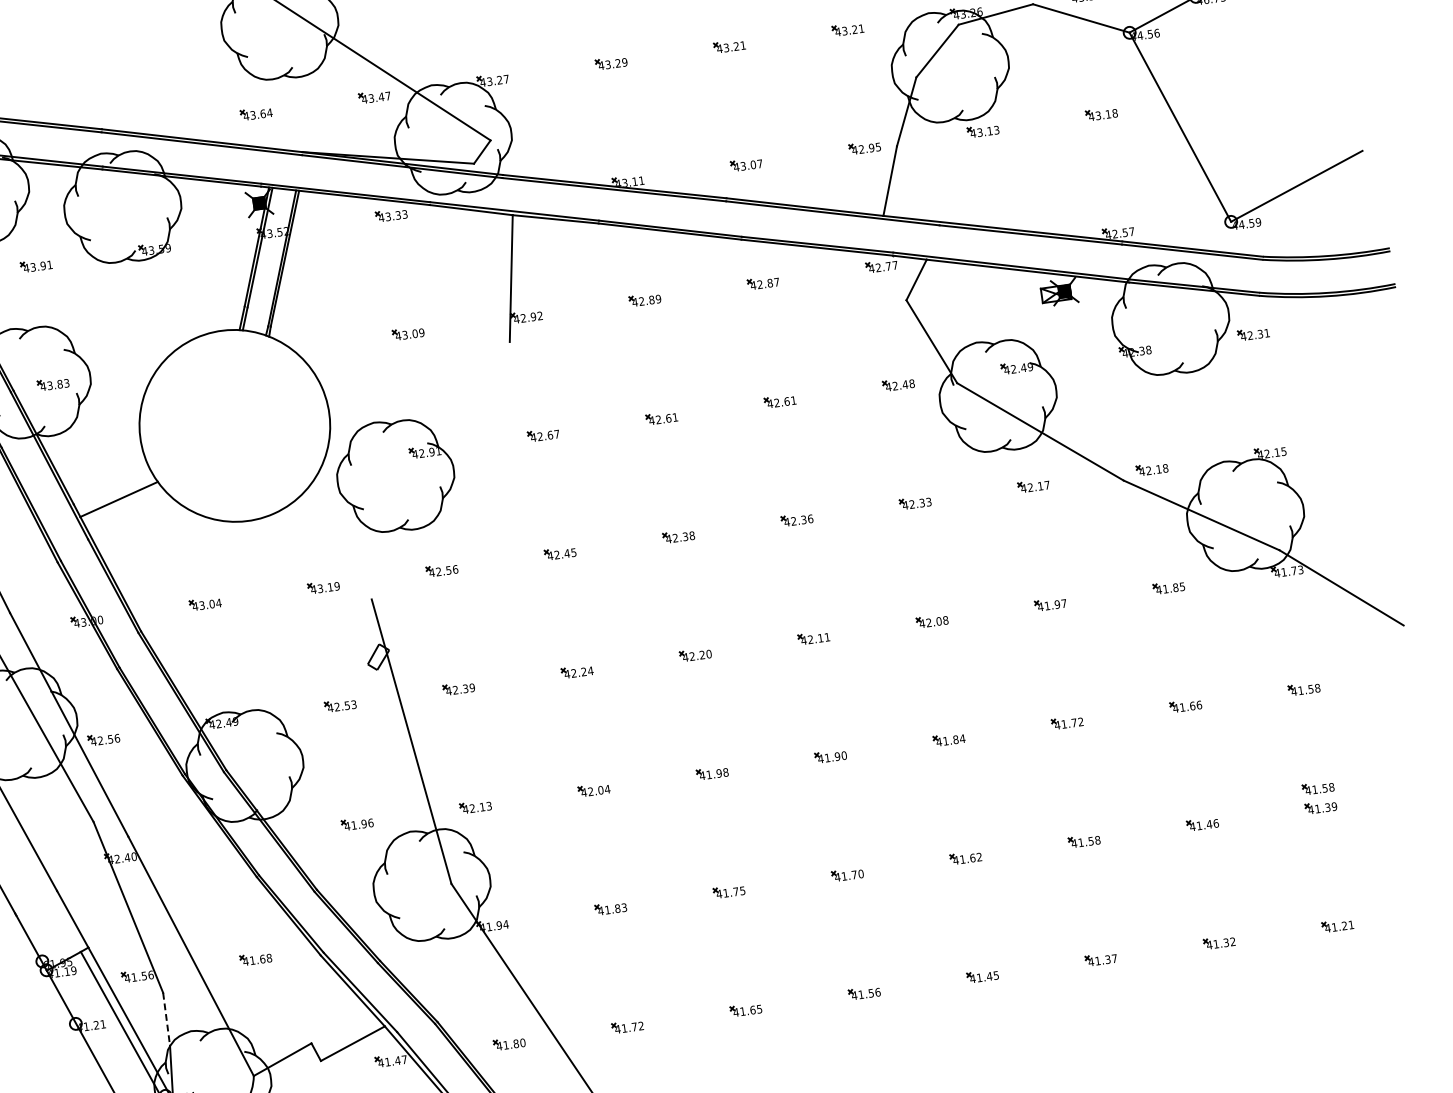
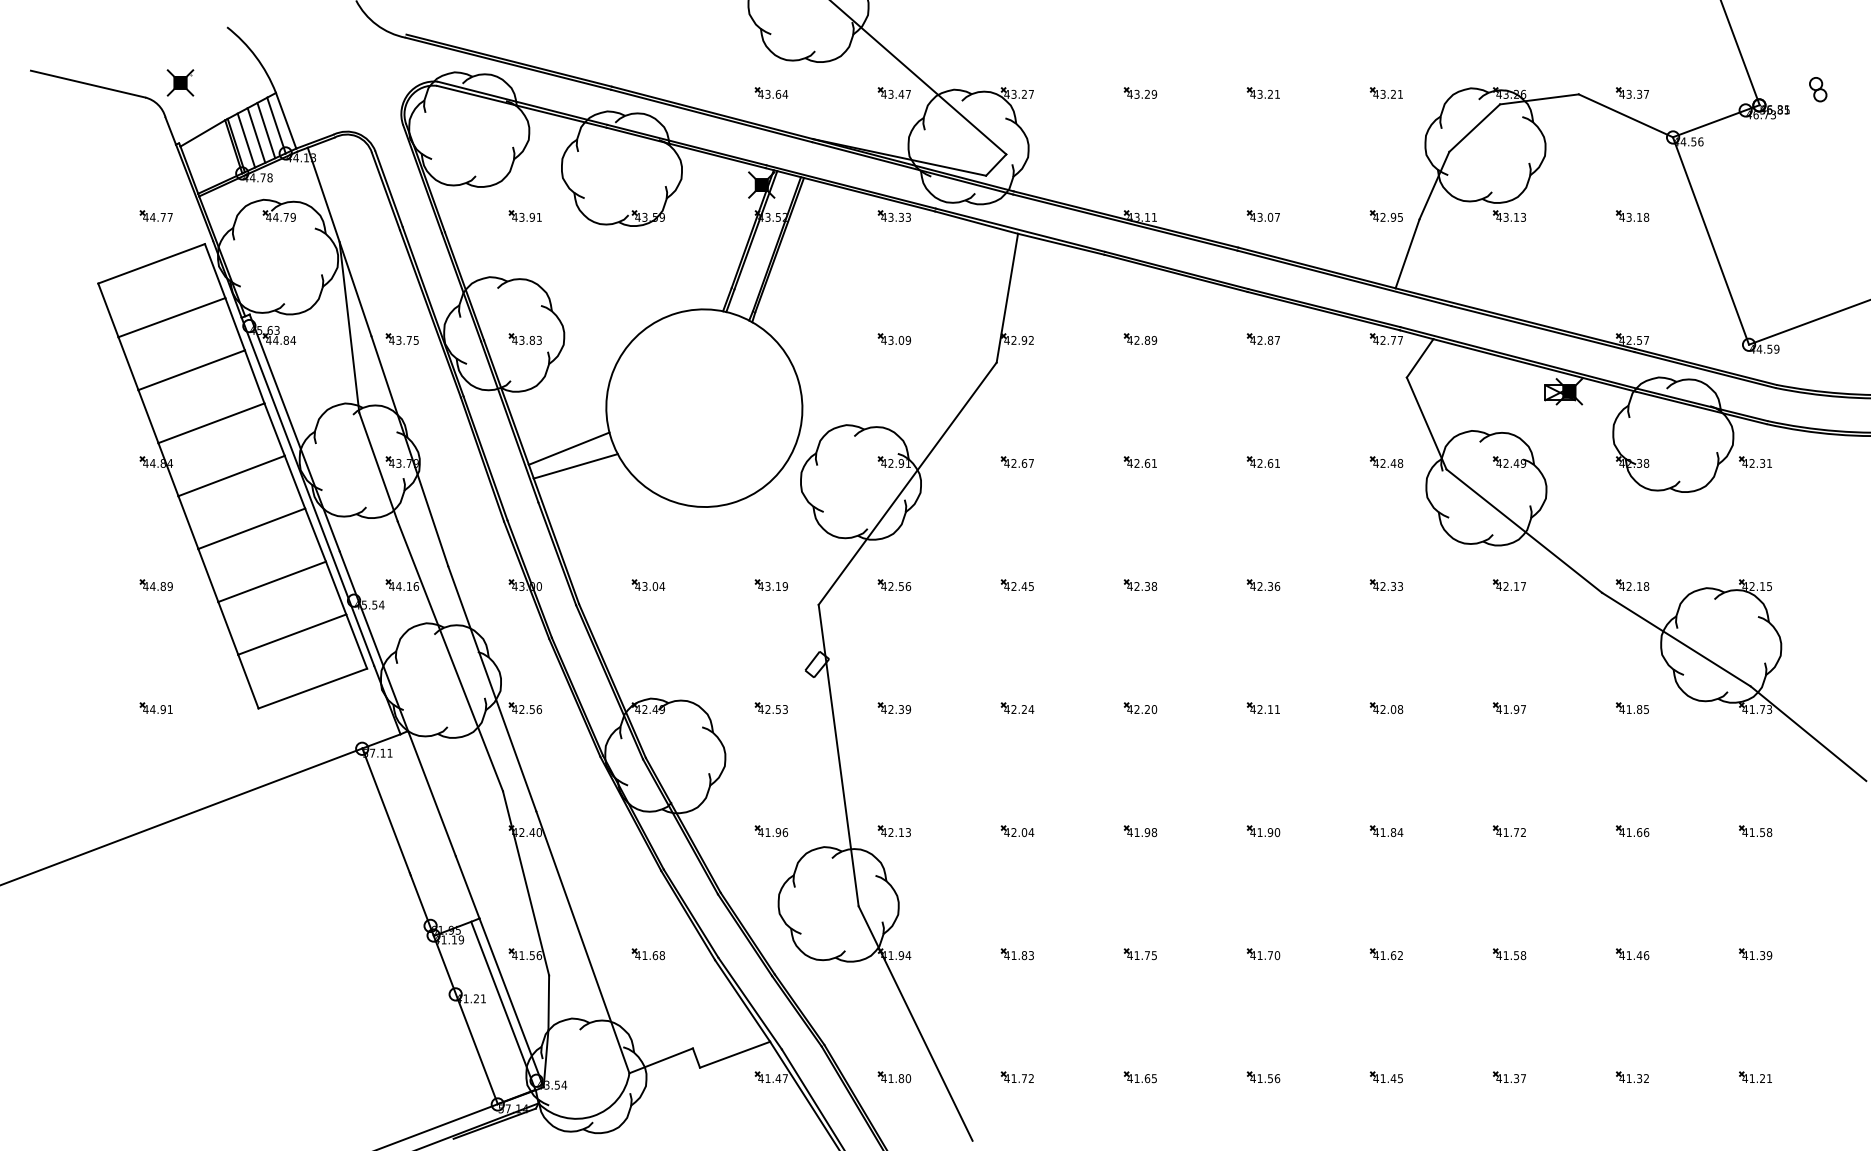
line: (440, 470) -> (907, 483), added
line: (109, 483) -> (568, 448), added
part: (1317, 787) -> (1755, 933), removed
line: (166, 1019) -> (548, 1003), dashed -> solid

